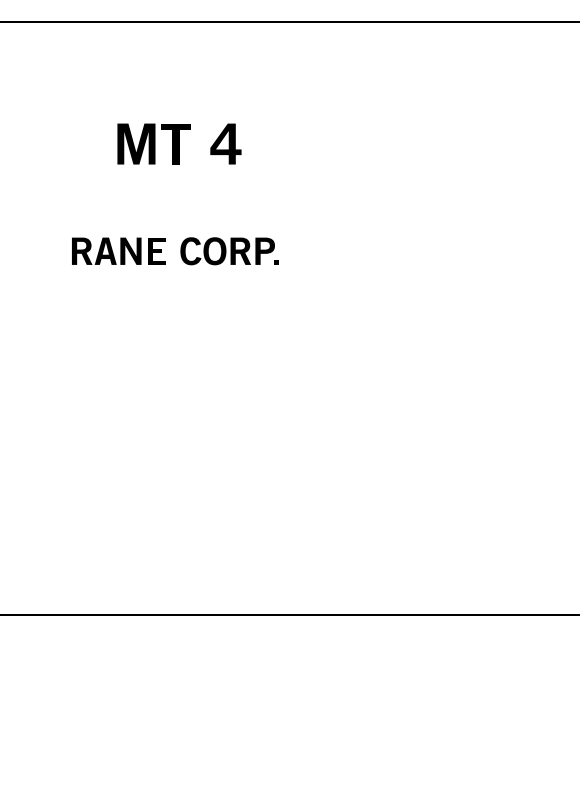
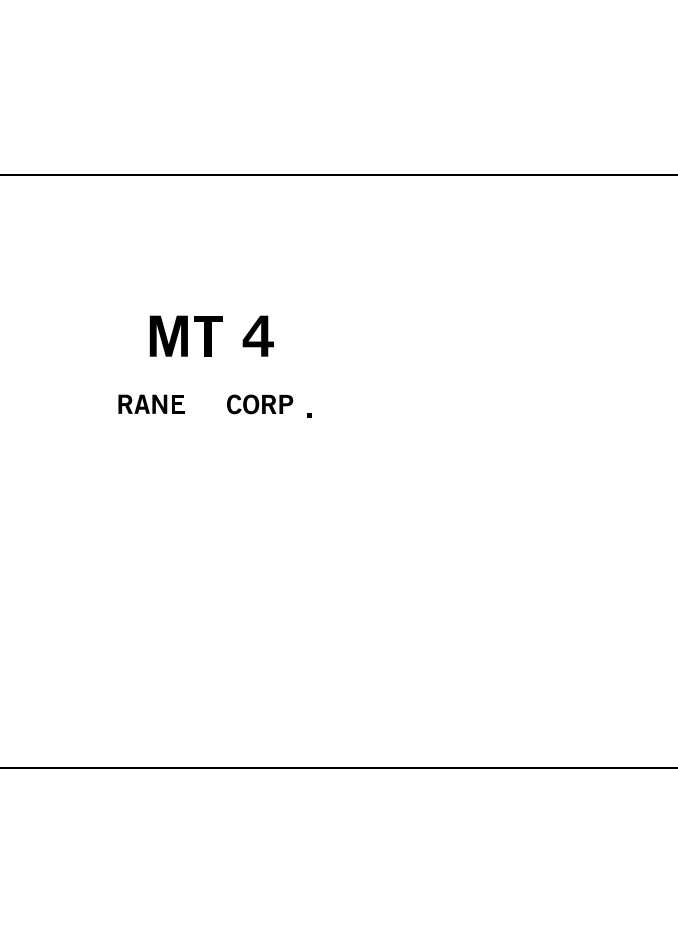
part: (179, 143) -> (211, 335), moved
part: (119, 250) -> (151, 403), size x0.7
part: (227, 251) -> (259, 404), size x0.7

